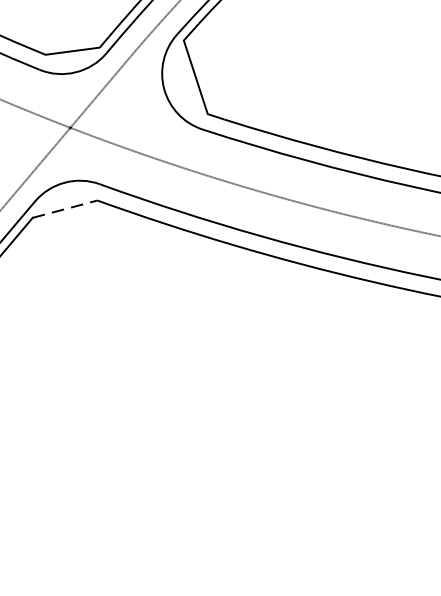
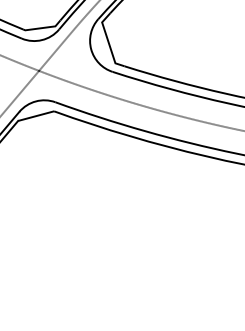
line: (65, 209) -> (36, 116), dashed -> solid

